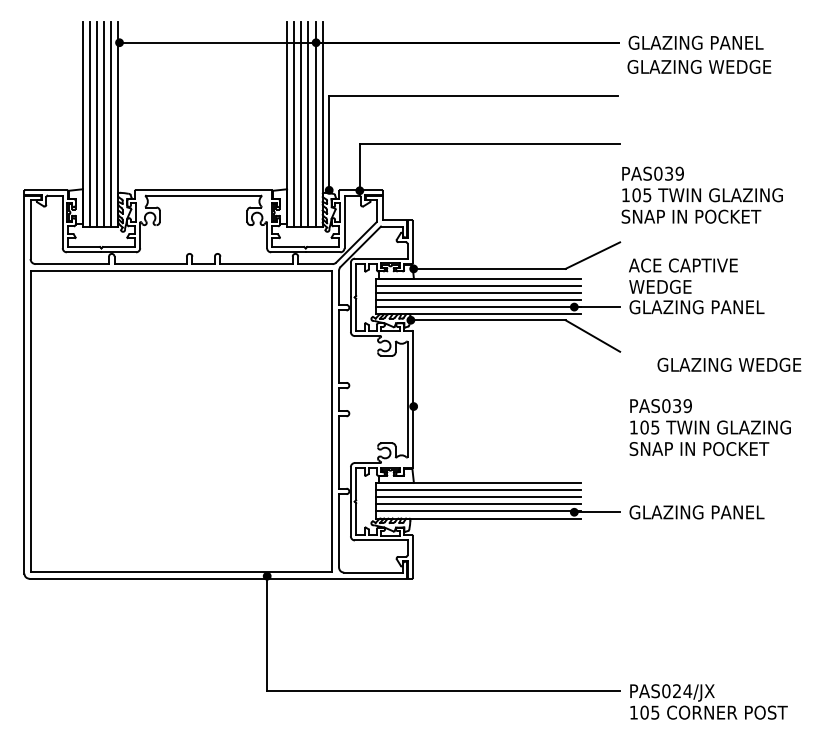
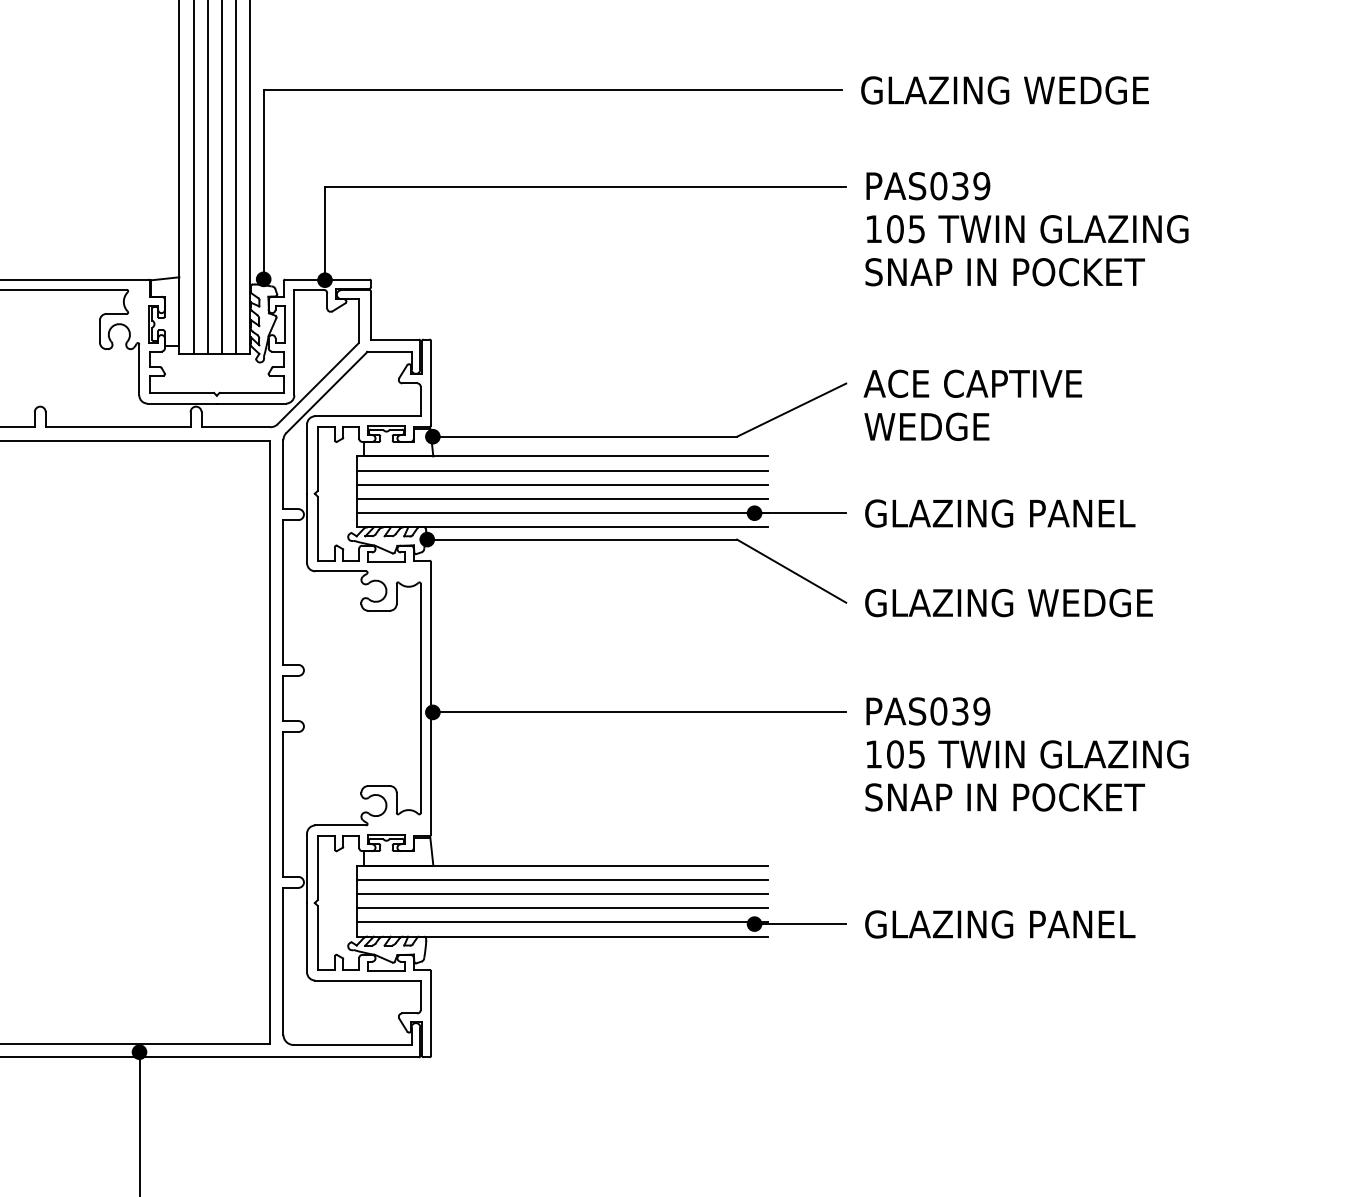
text: (699, 66) -> (1005, 89), moved
text: (701, 194) -> (1025, 227), moved
text: (683, 275) -> (973, 403), moved
text: (729, 364) -> (1009, 602), moved
line: (516, 406) -> (638, 712), added

